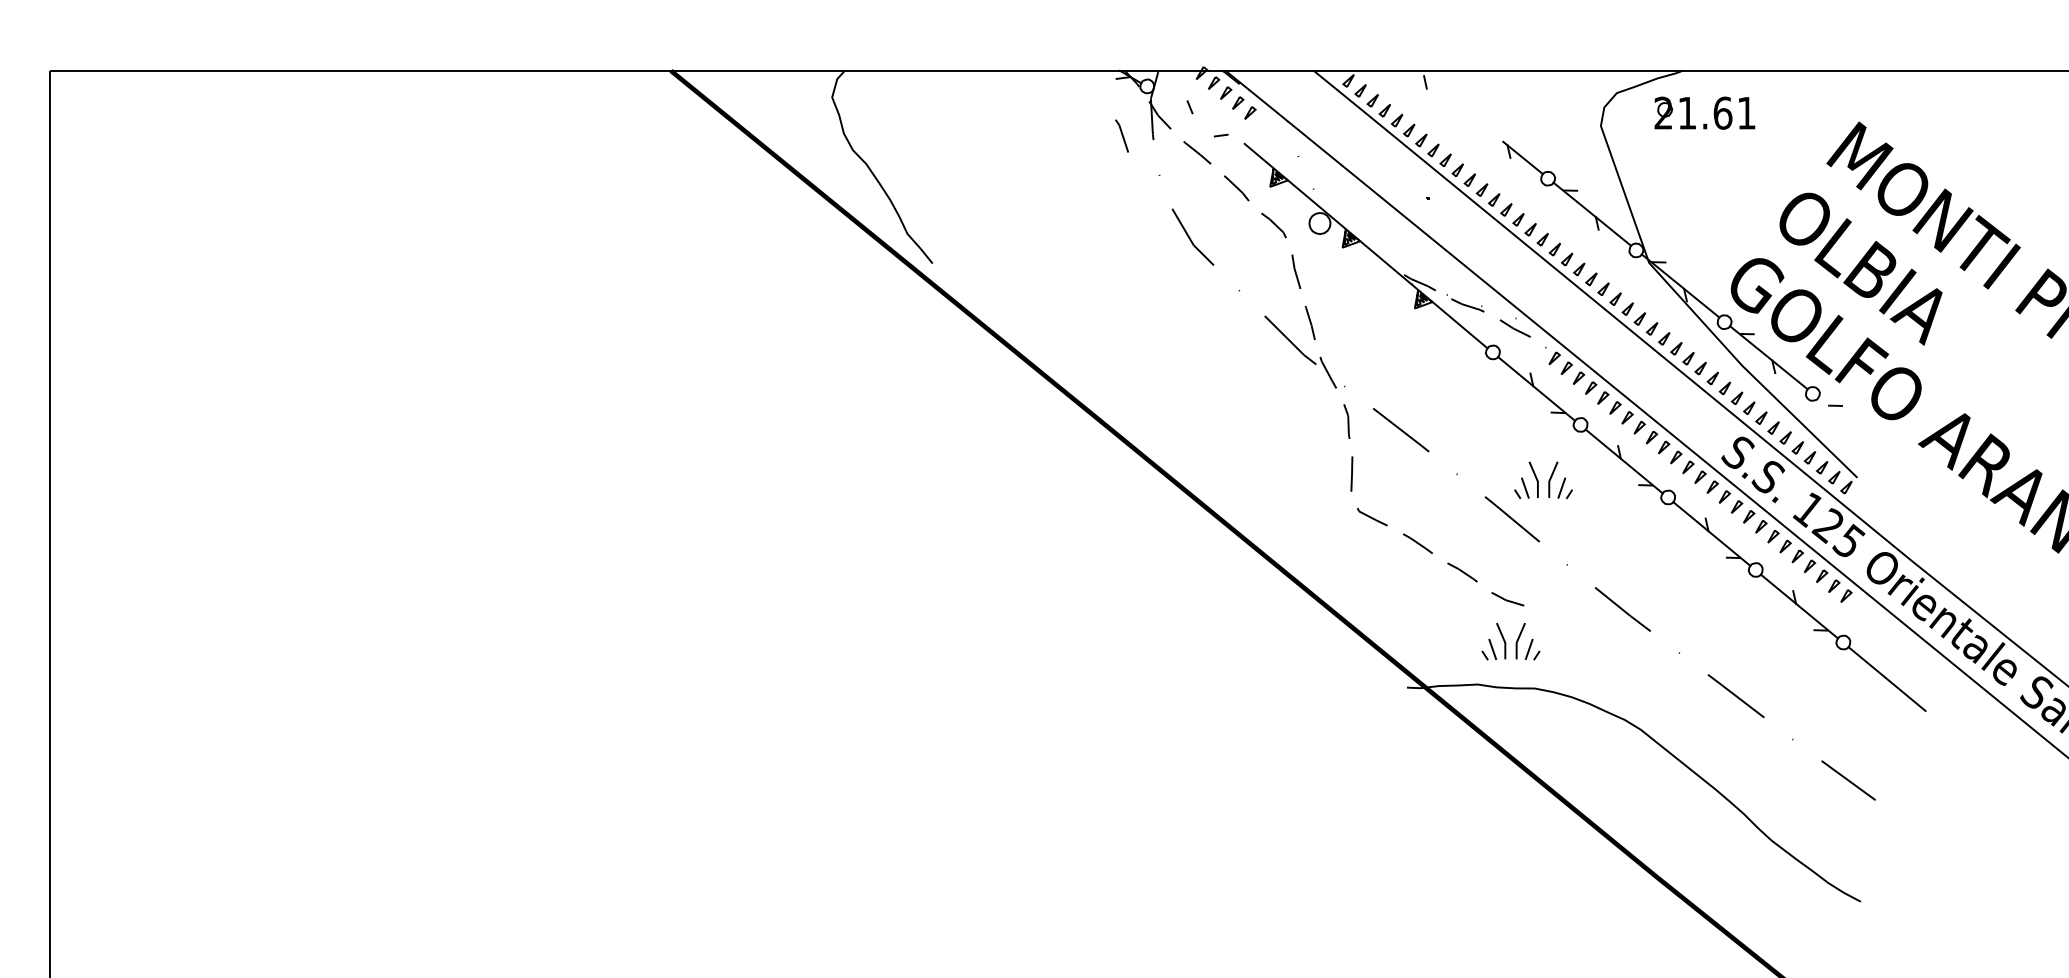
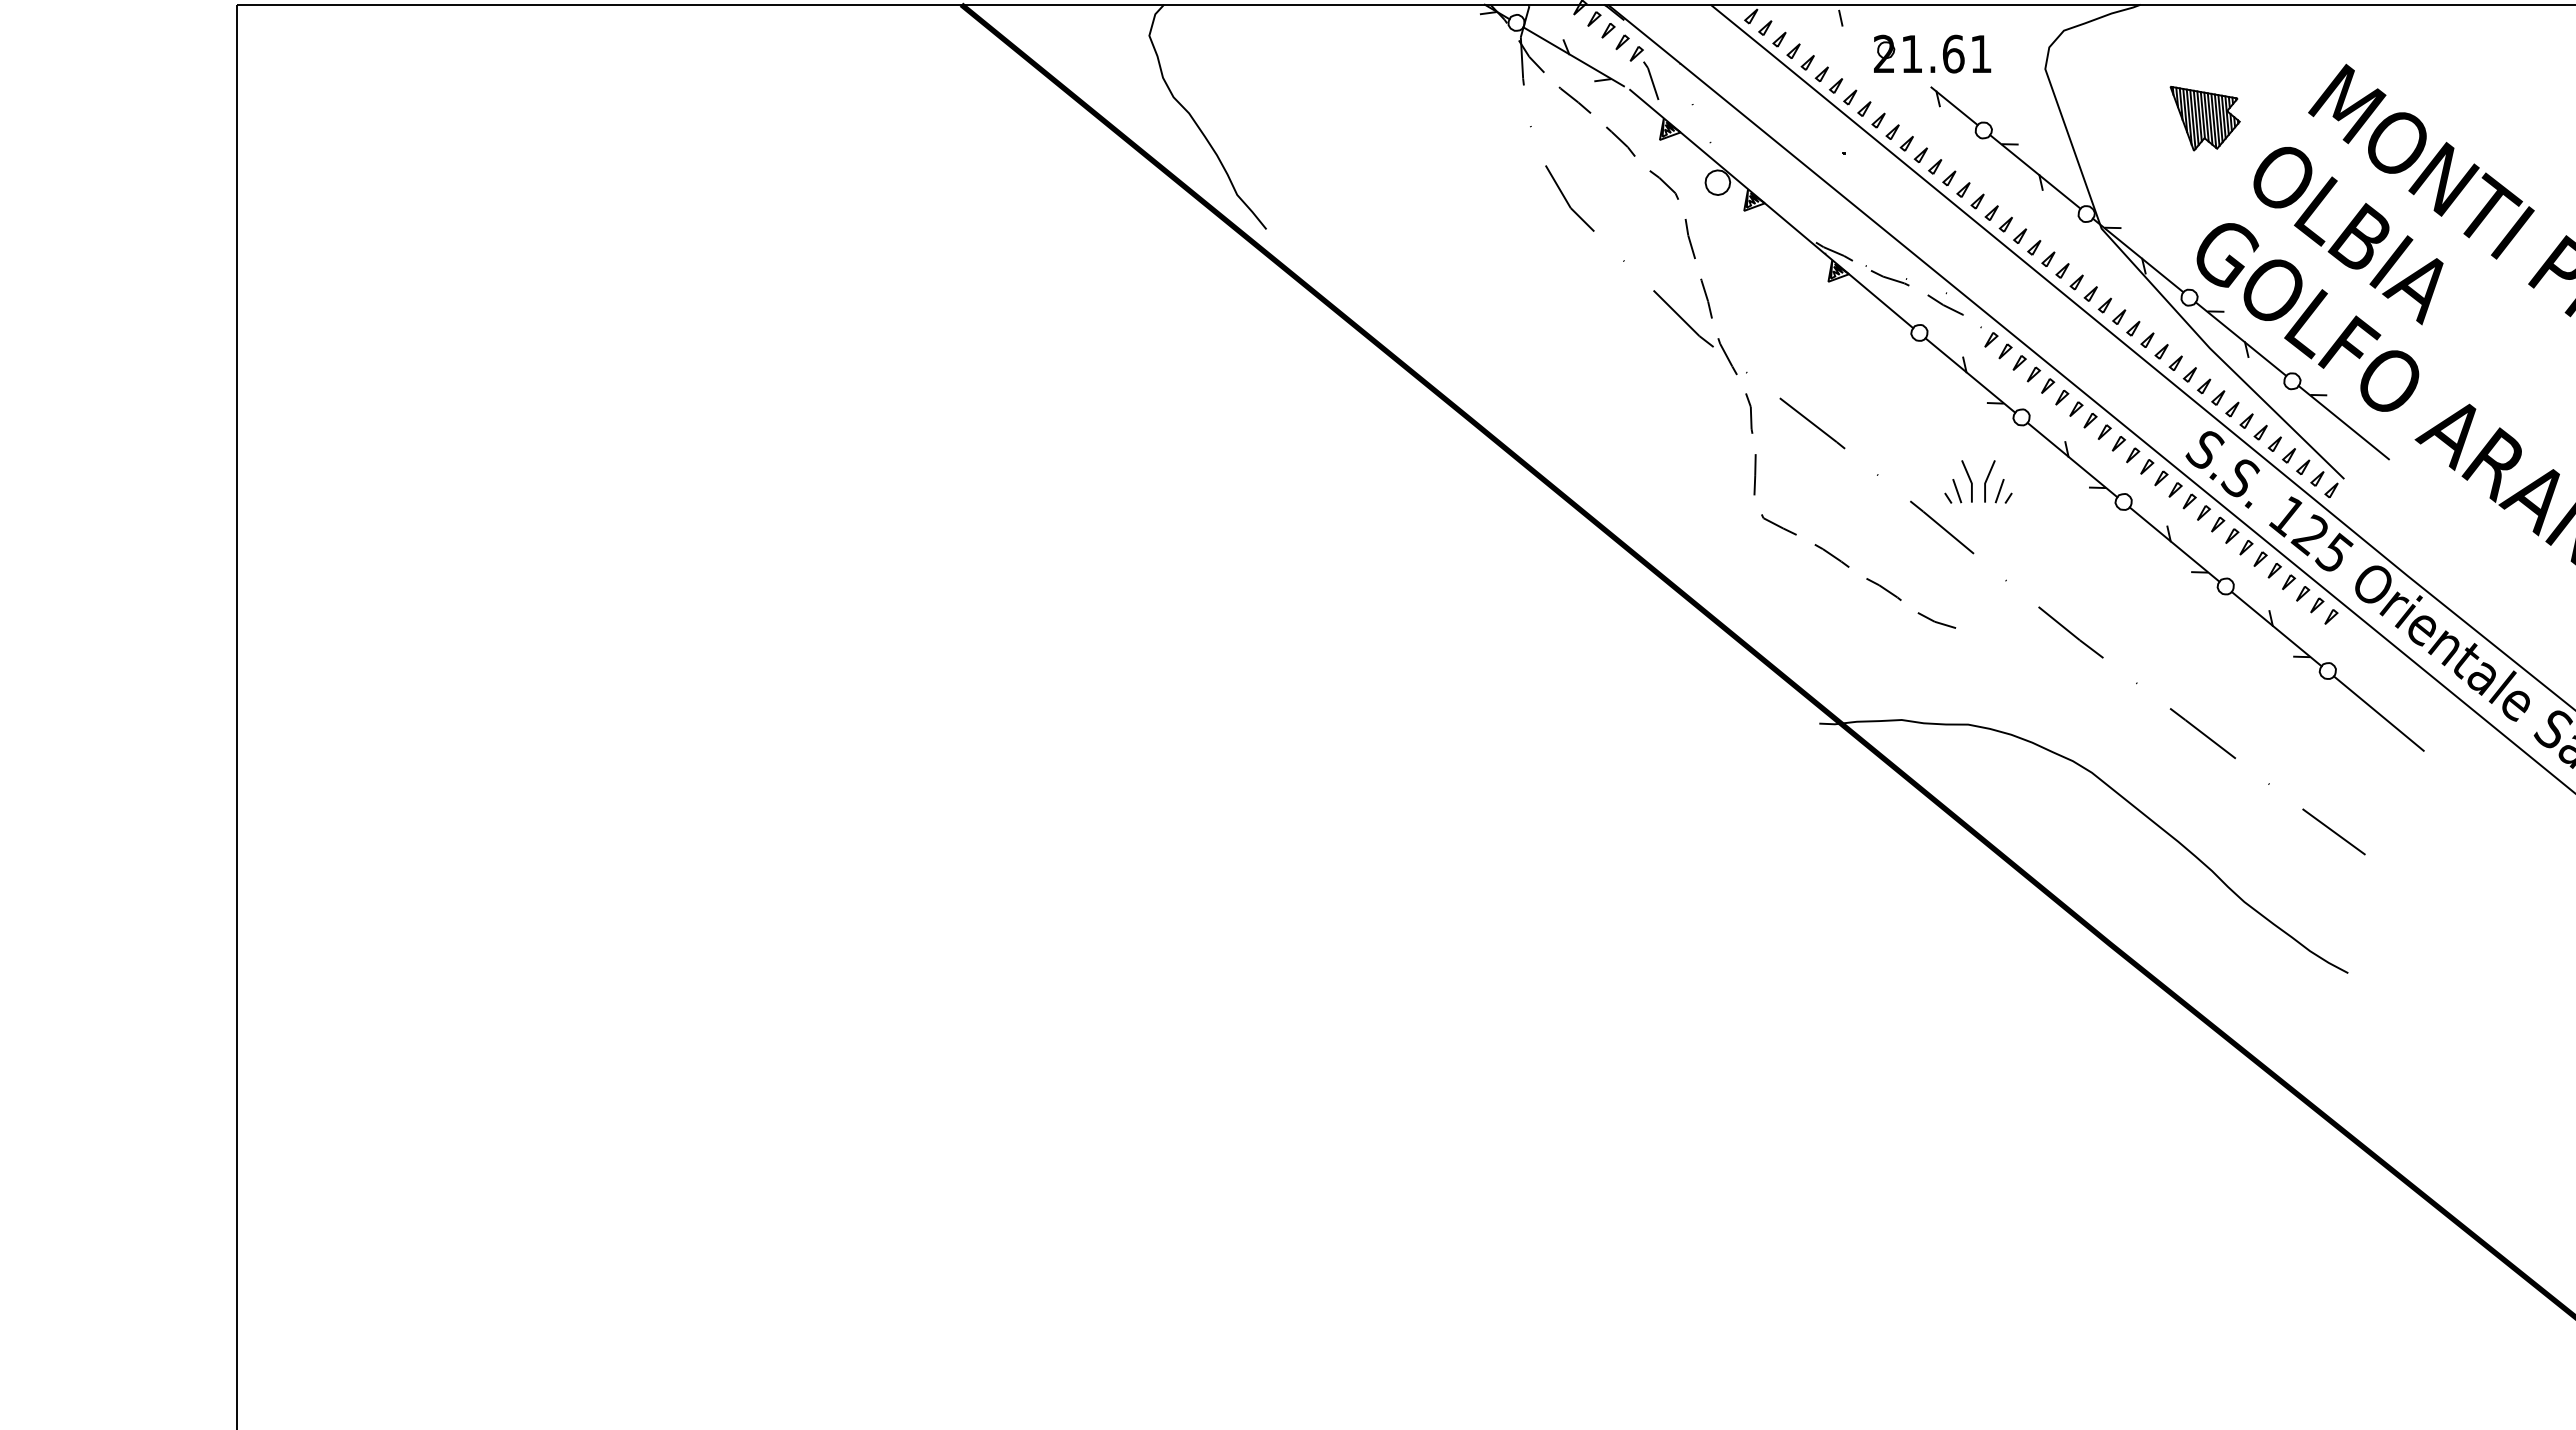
part: (1714, 112) -> (1943, 53), moved
line: (1196, 115) -> (1573, 56), added
line: (1122, 135) -> (1651, 80), moved
part: (1737, 168) -> (2204, 118), added
line: (1856, 429) -> (2343, 422), added
part: (1505, 642) -> (1934, 670), removed

